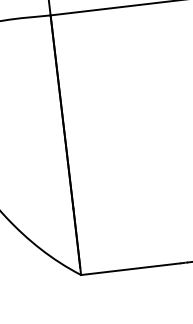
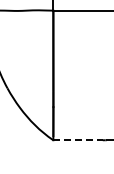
line: (131, 269) -> (78, 140), solid -> dashed

